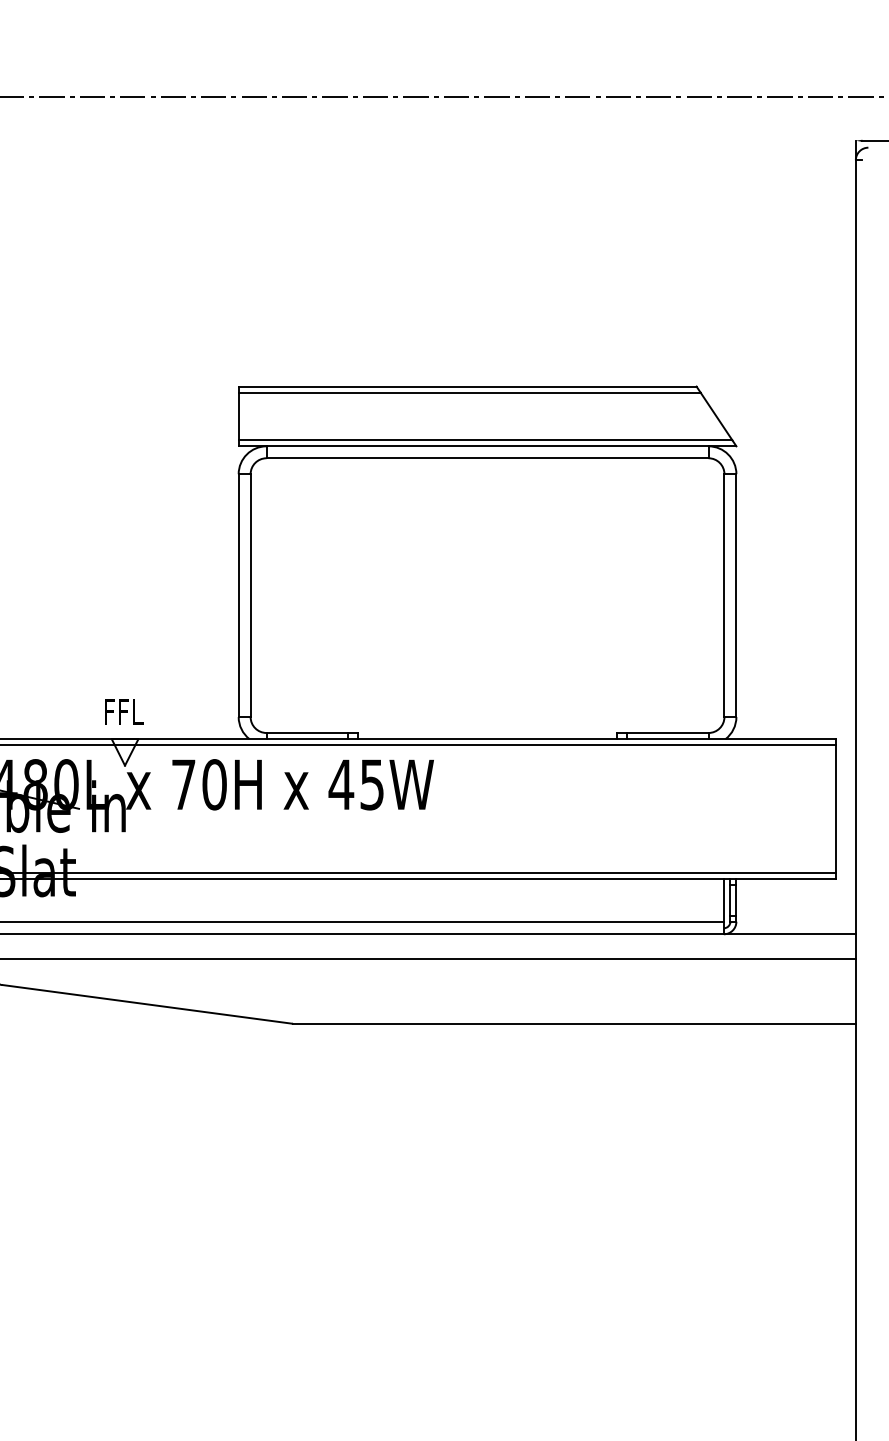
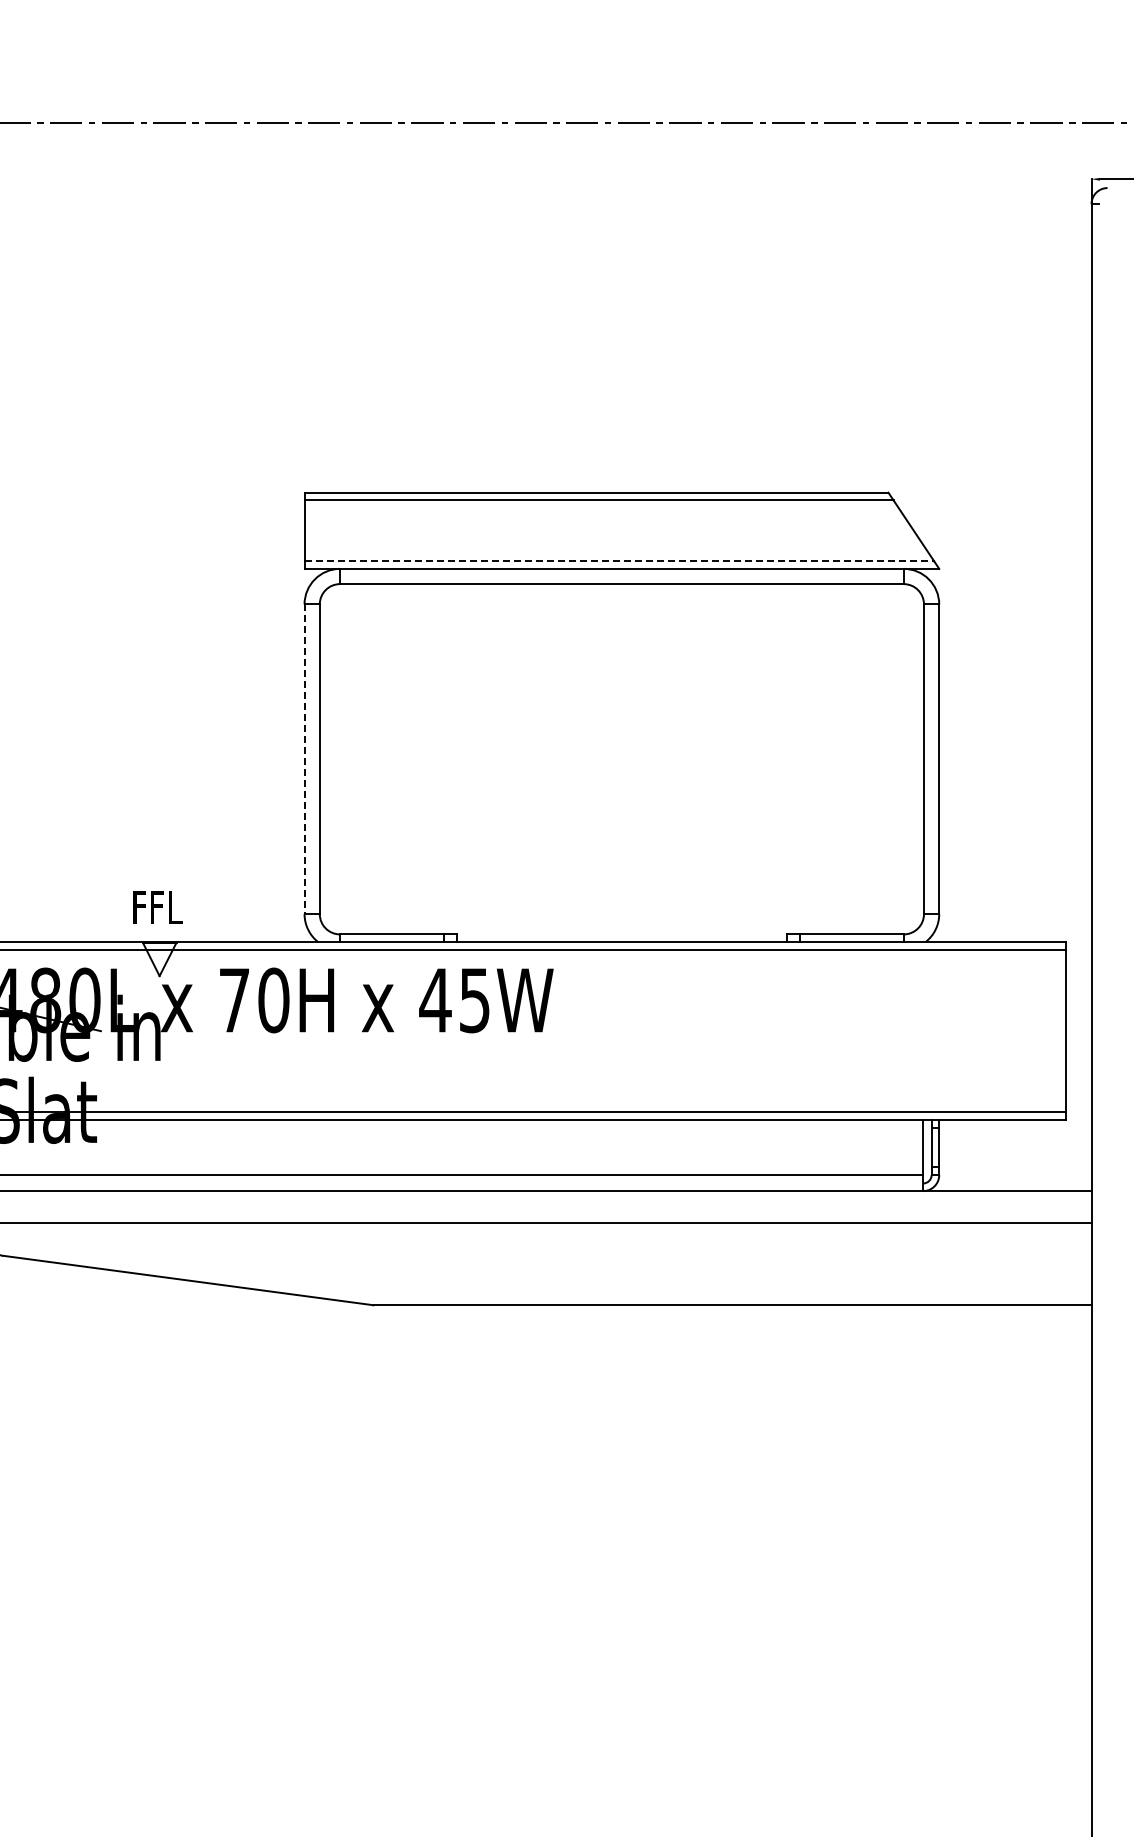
line: (485, 440) -> (619, 561), solid -> dashed
line: (238, 595) -> (304, 759), solid -> dashed

